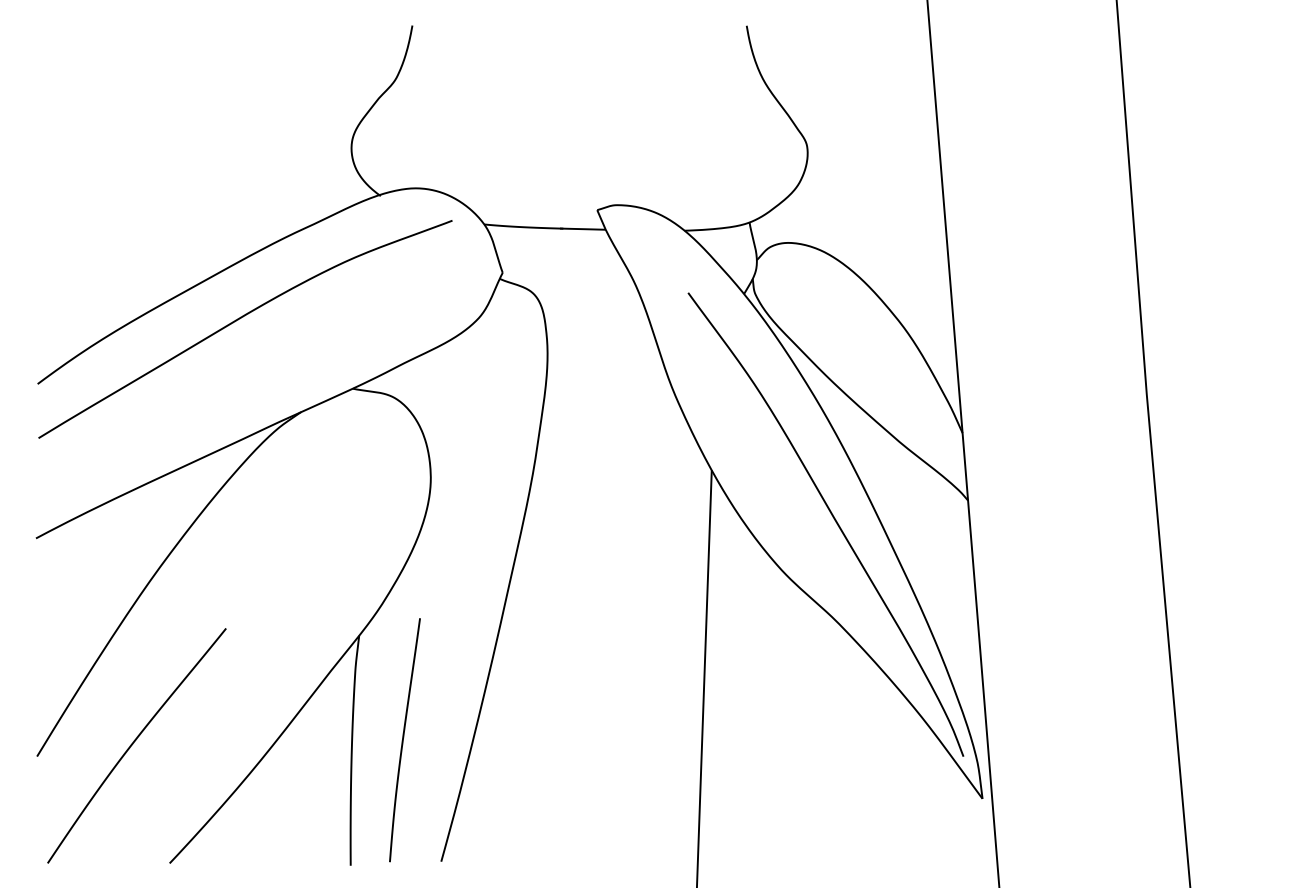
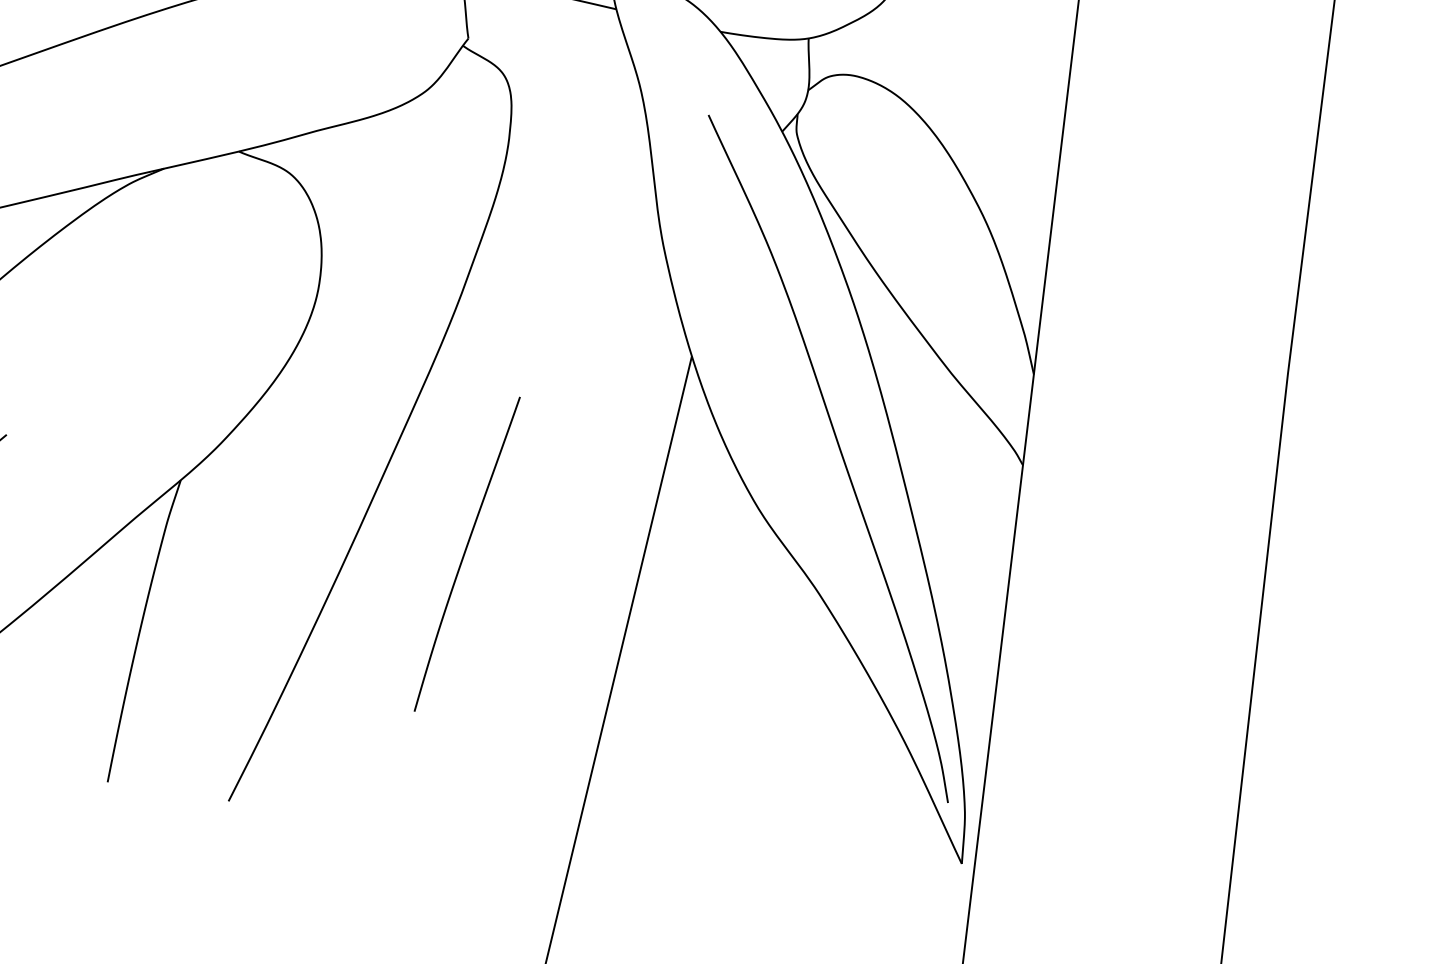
curve: (403, 740) -> (465, 554), moved

